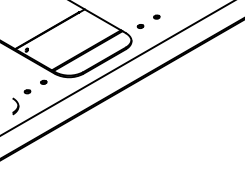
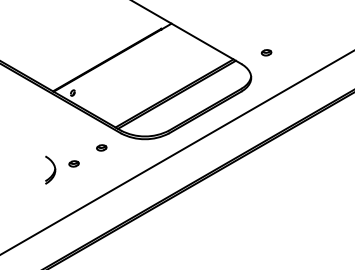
part: (156, 16) -> (293, 35), removed
part: (15, 106) -> (50, 170), moved

